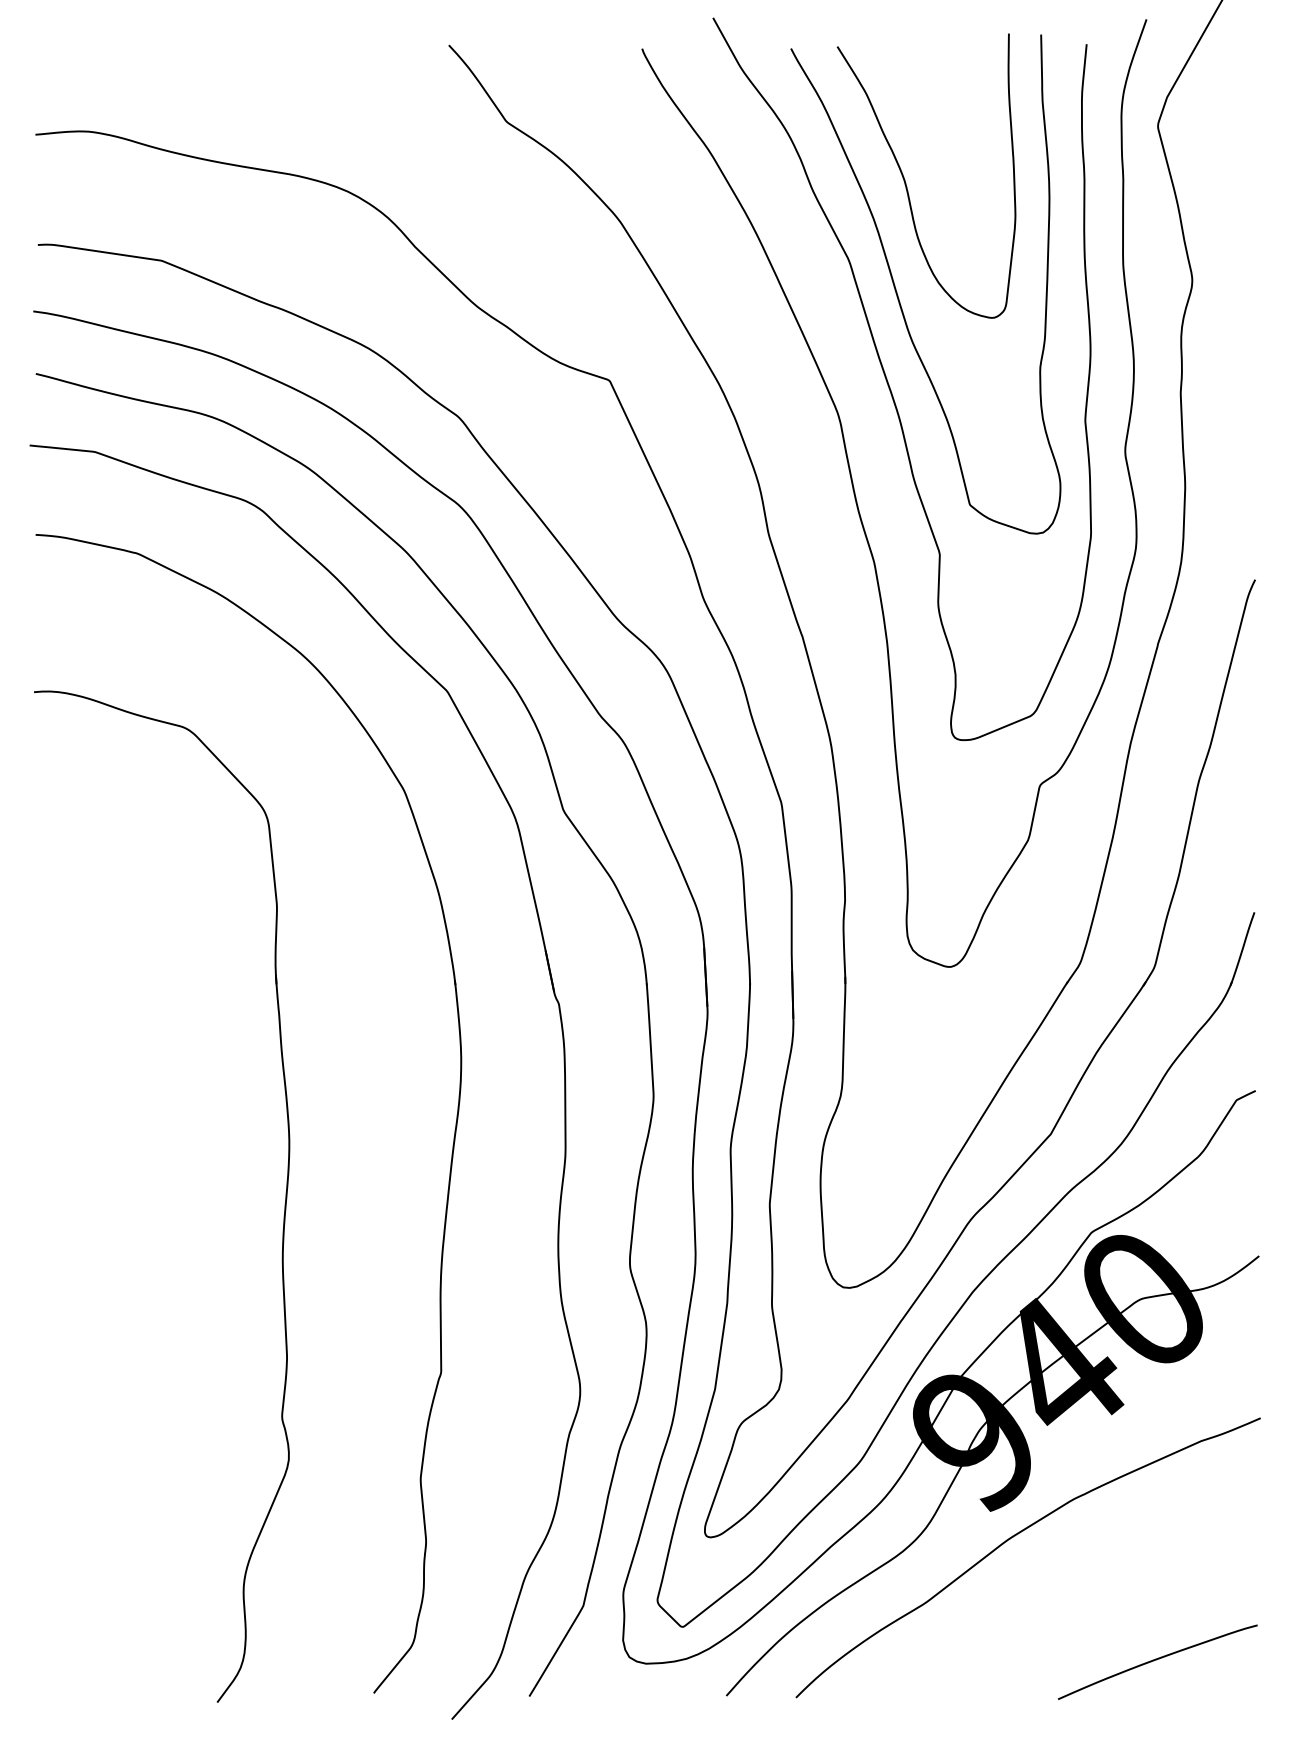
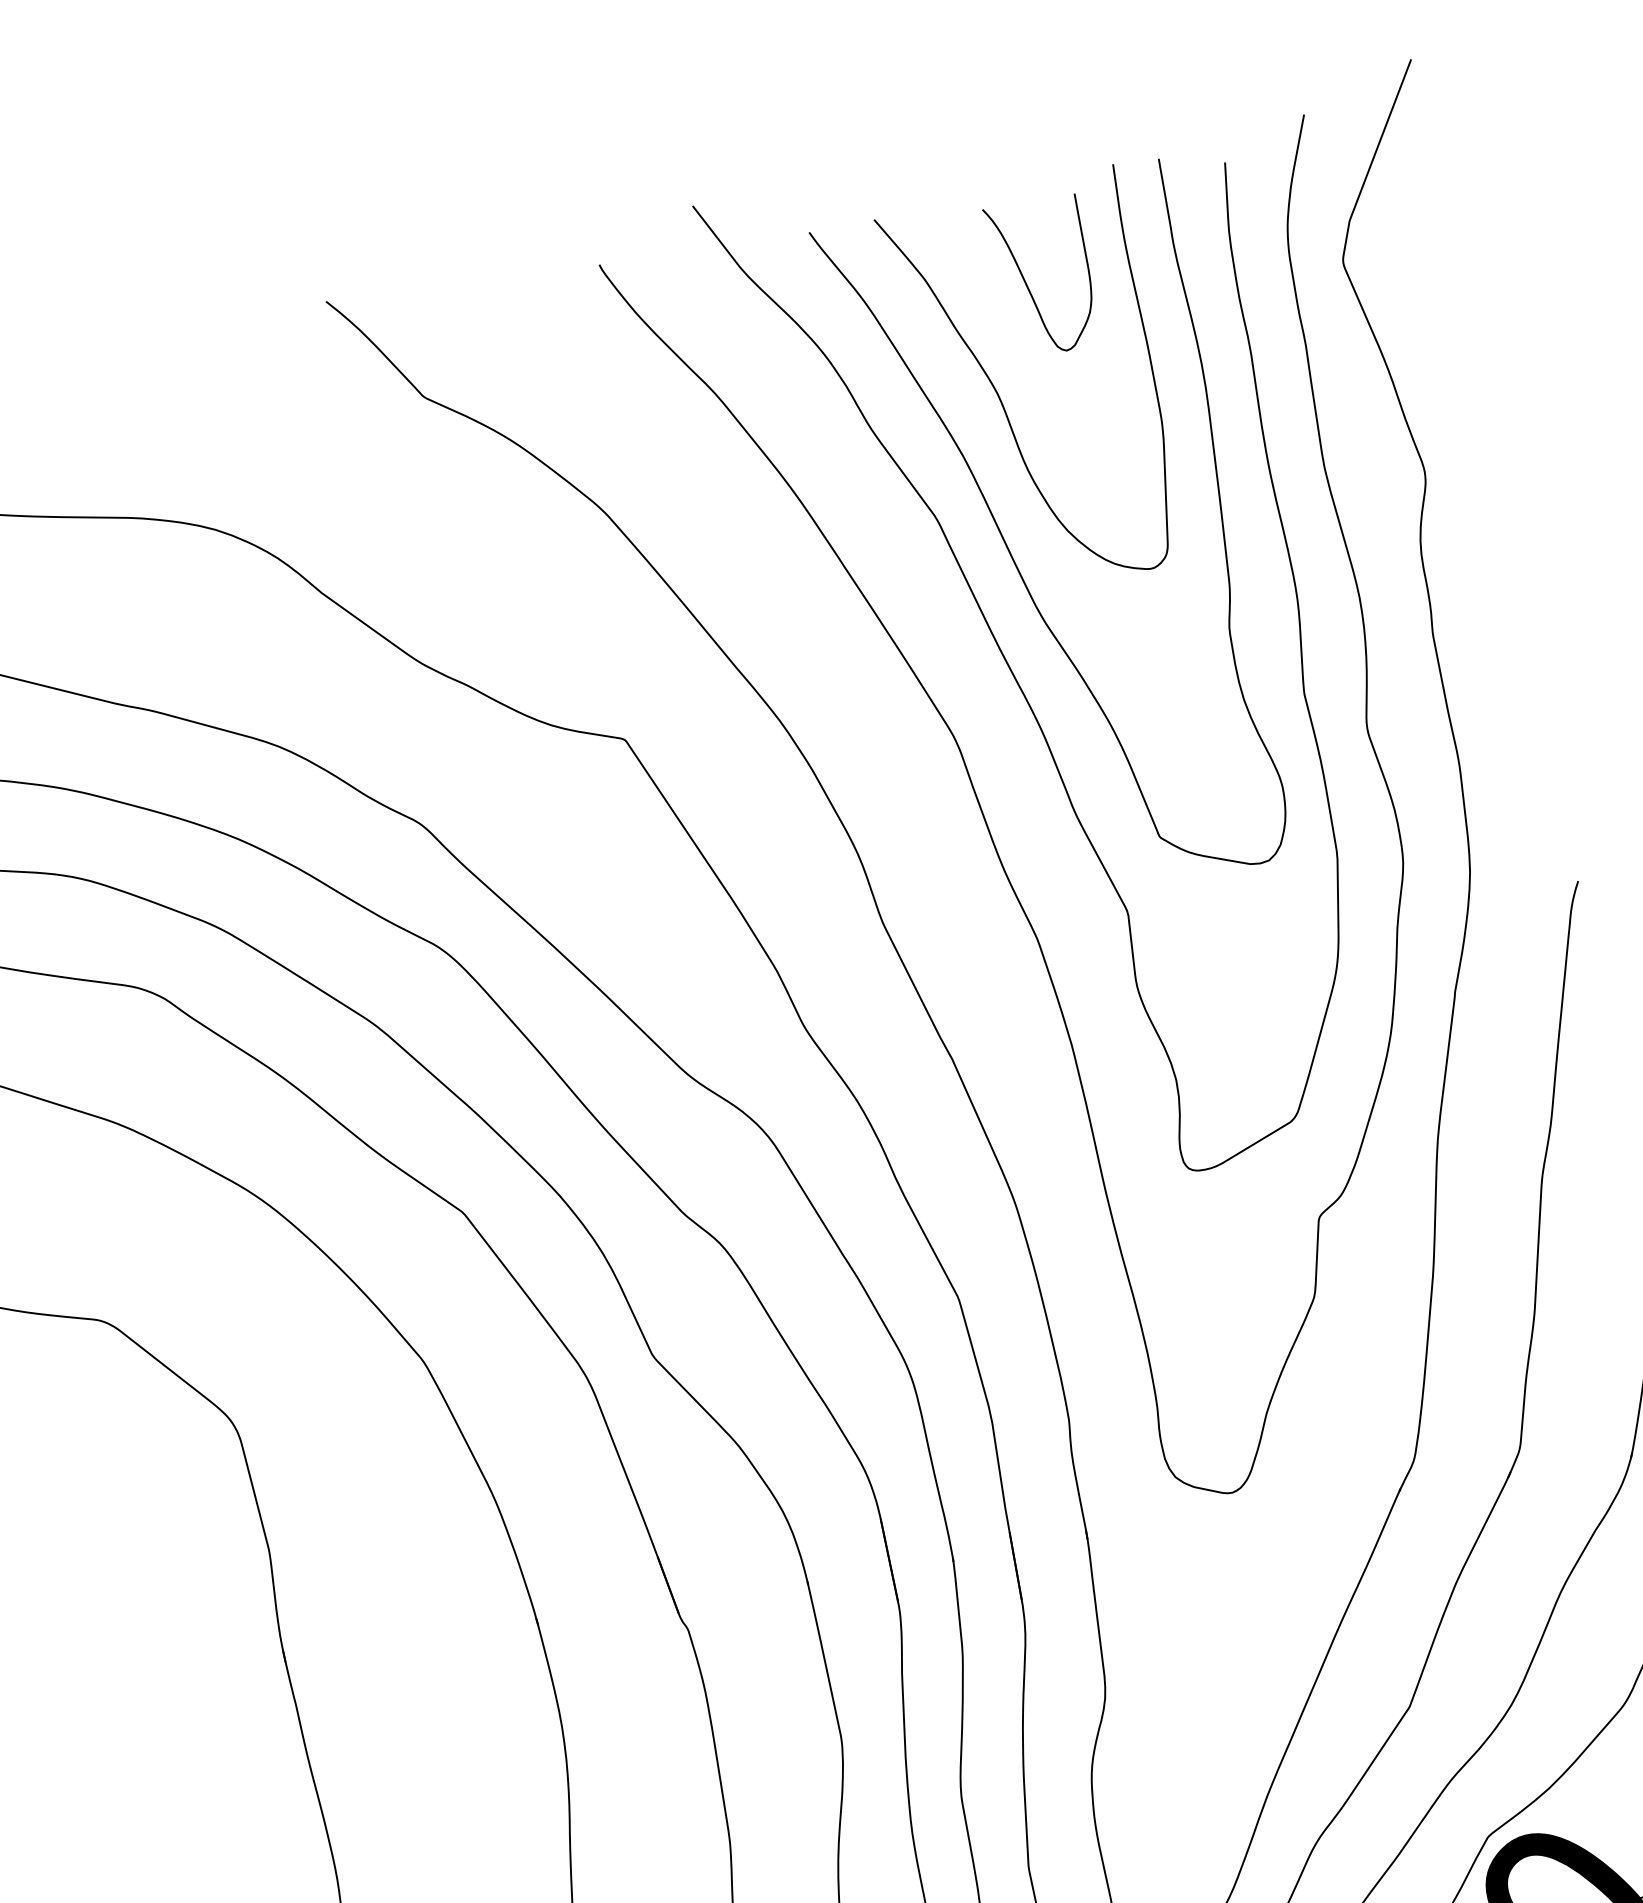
curve: (936, 105) -> (1026, 281), added

